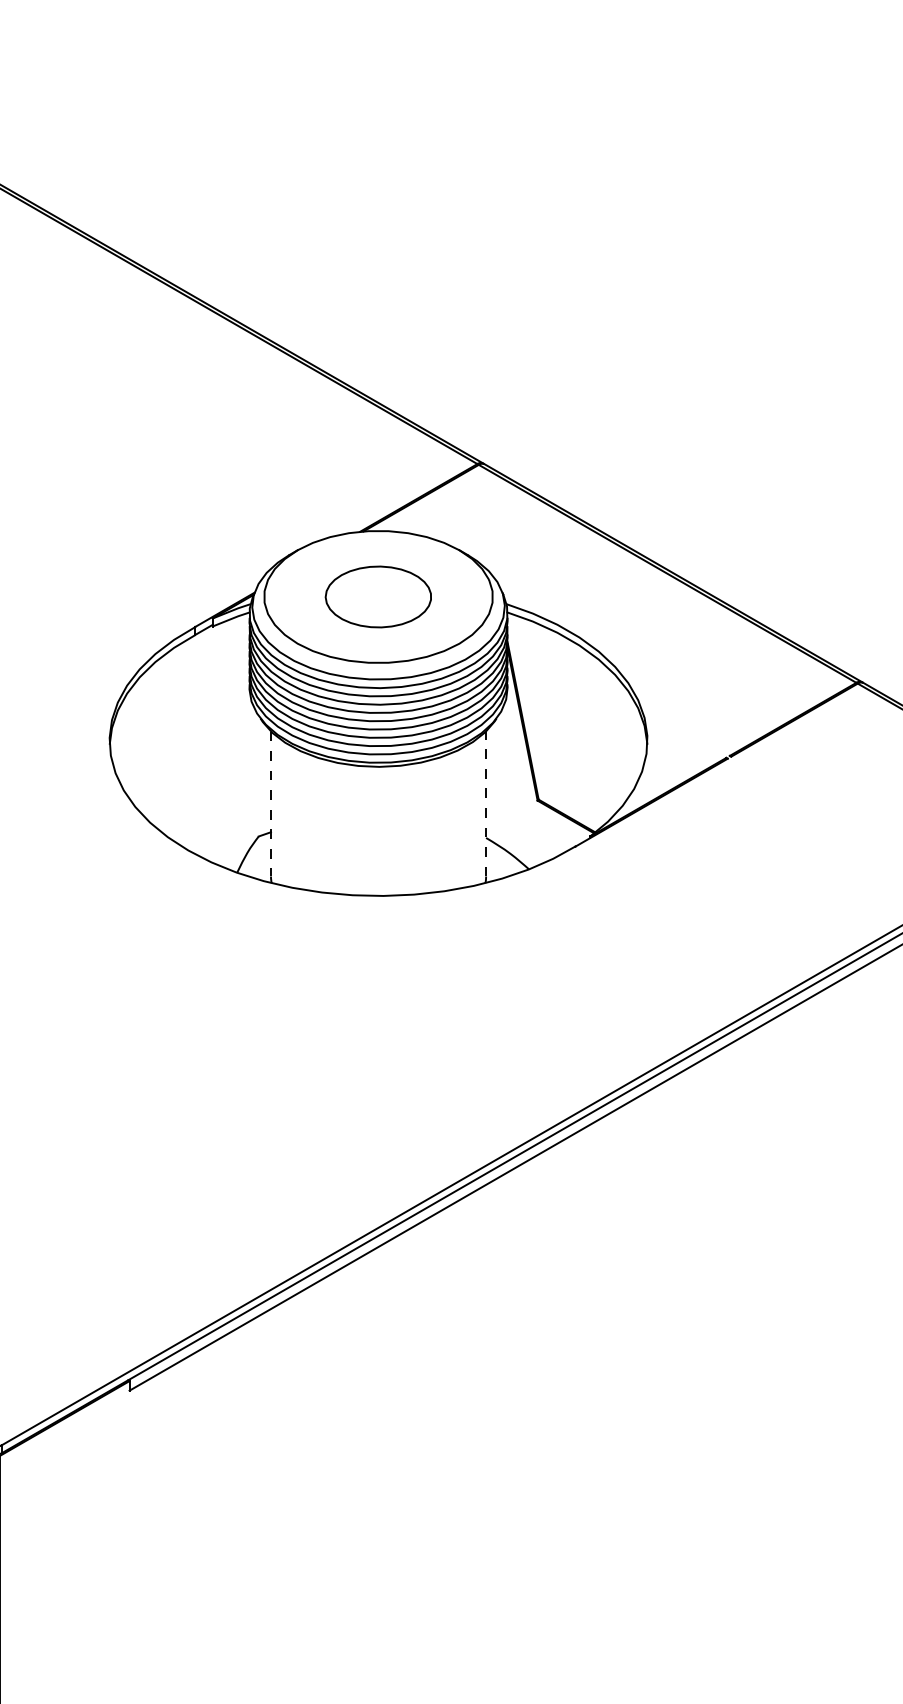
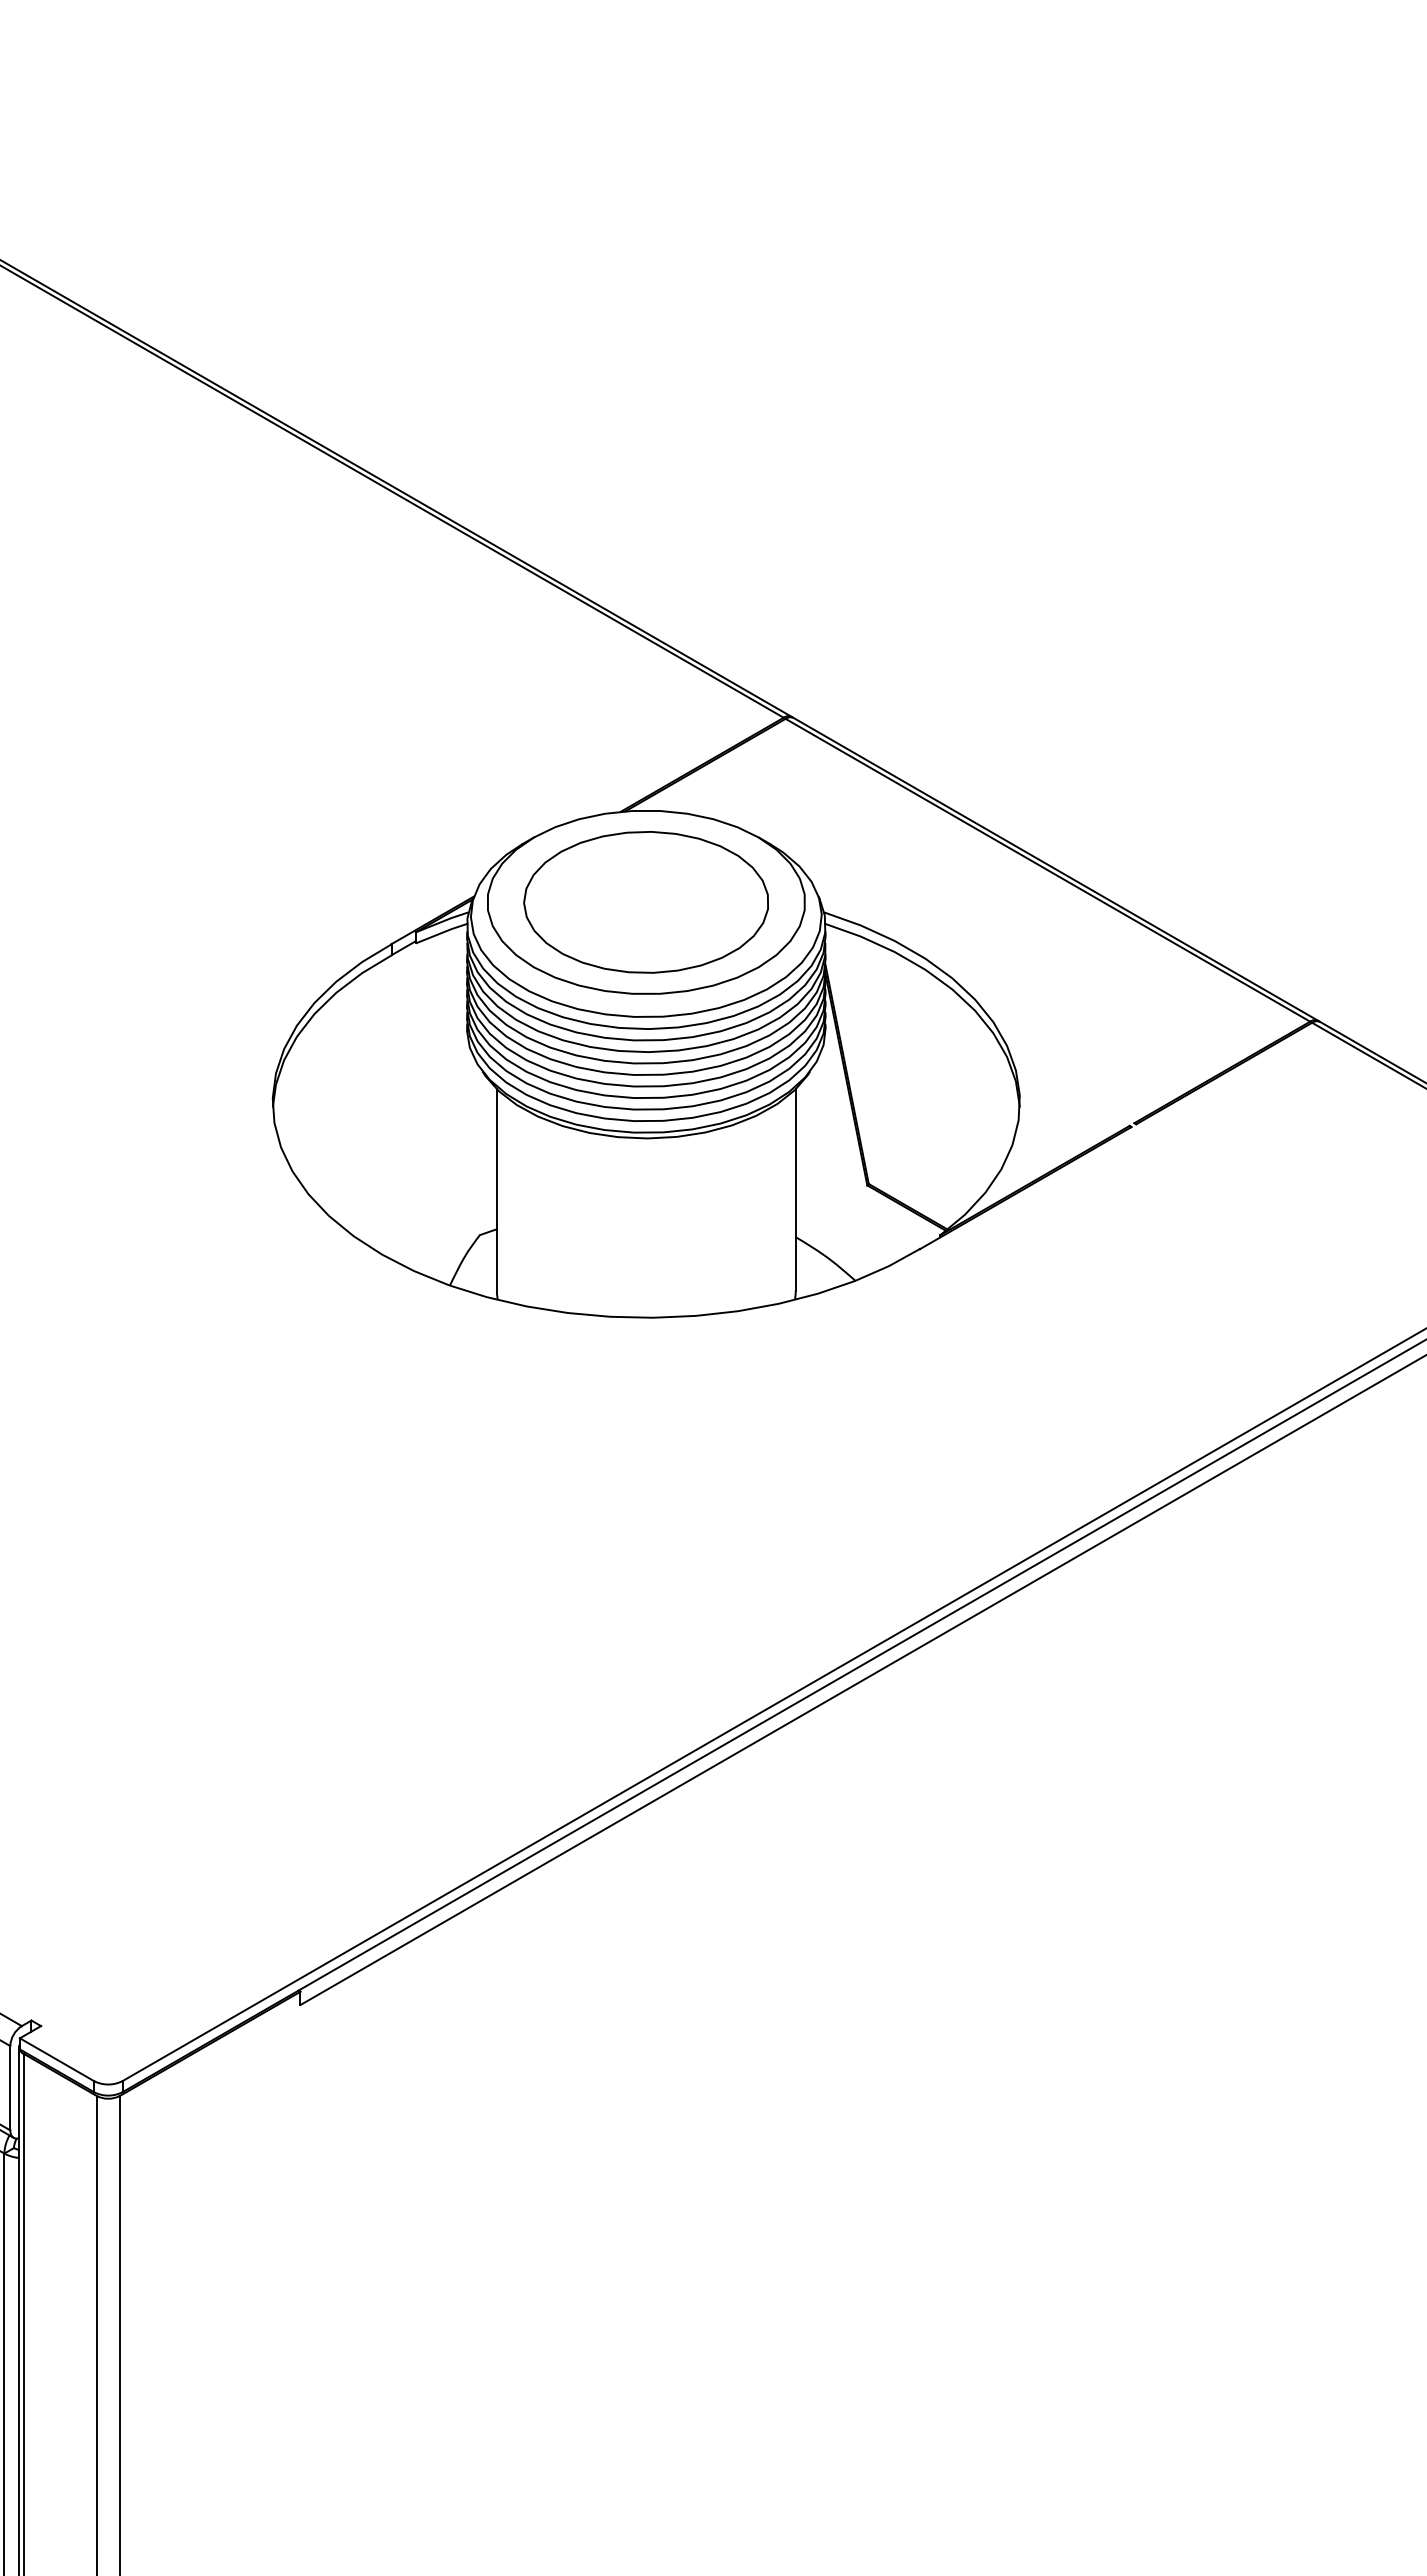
part: (377, 597) -> (645, 902), size x1.67
line: (270, 804) -> (496, 1190), dashed -> solid
line: (485, 804) -> (795, 1190), dashed -> solid

